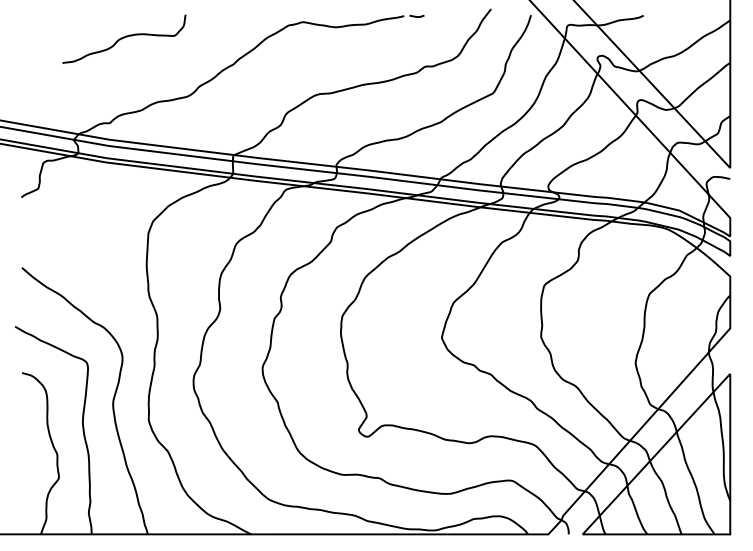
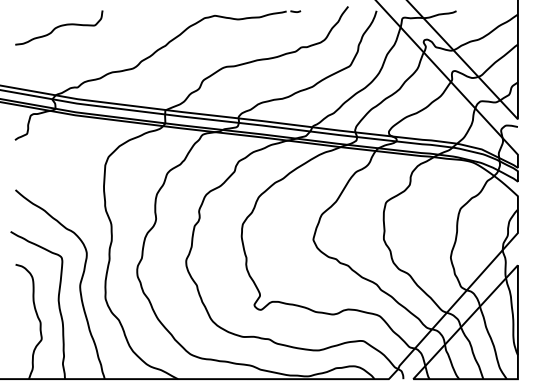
curve: (124, 38) -> (59, 27), moved

